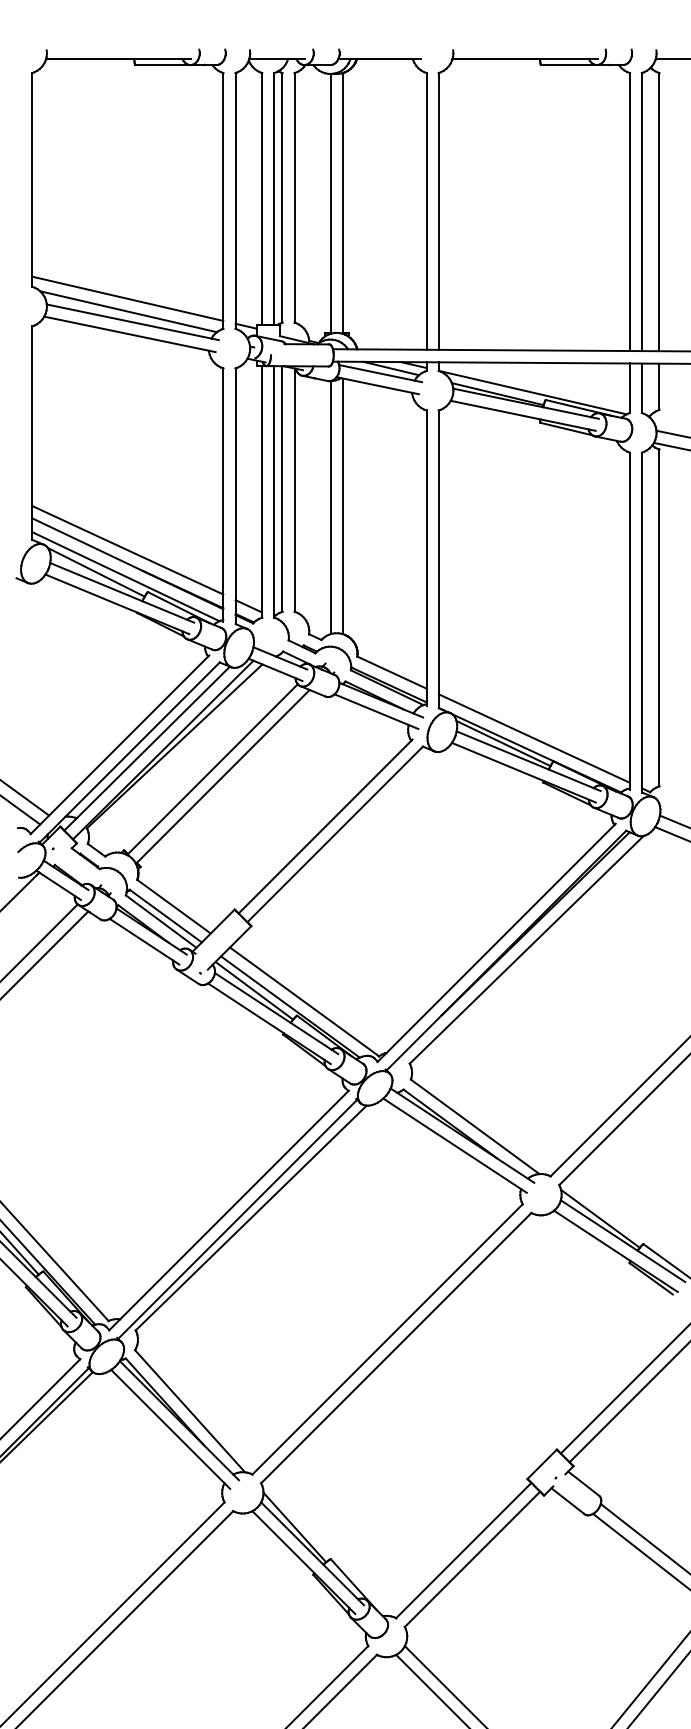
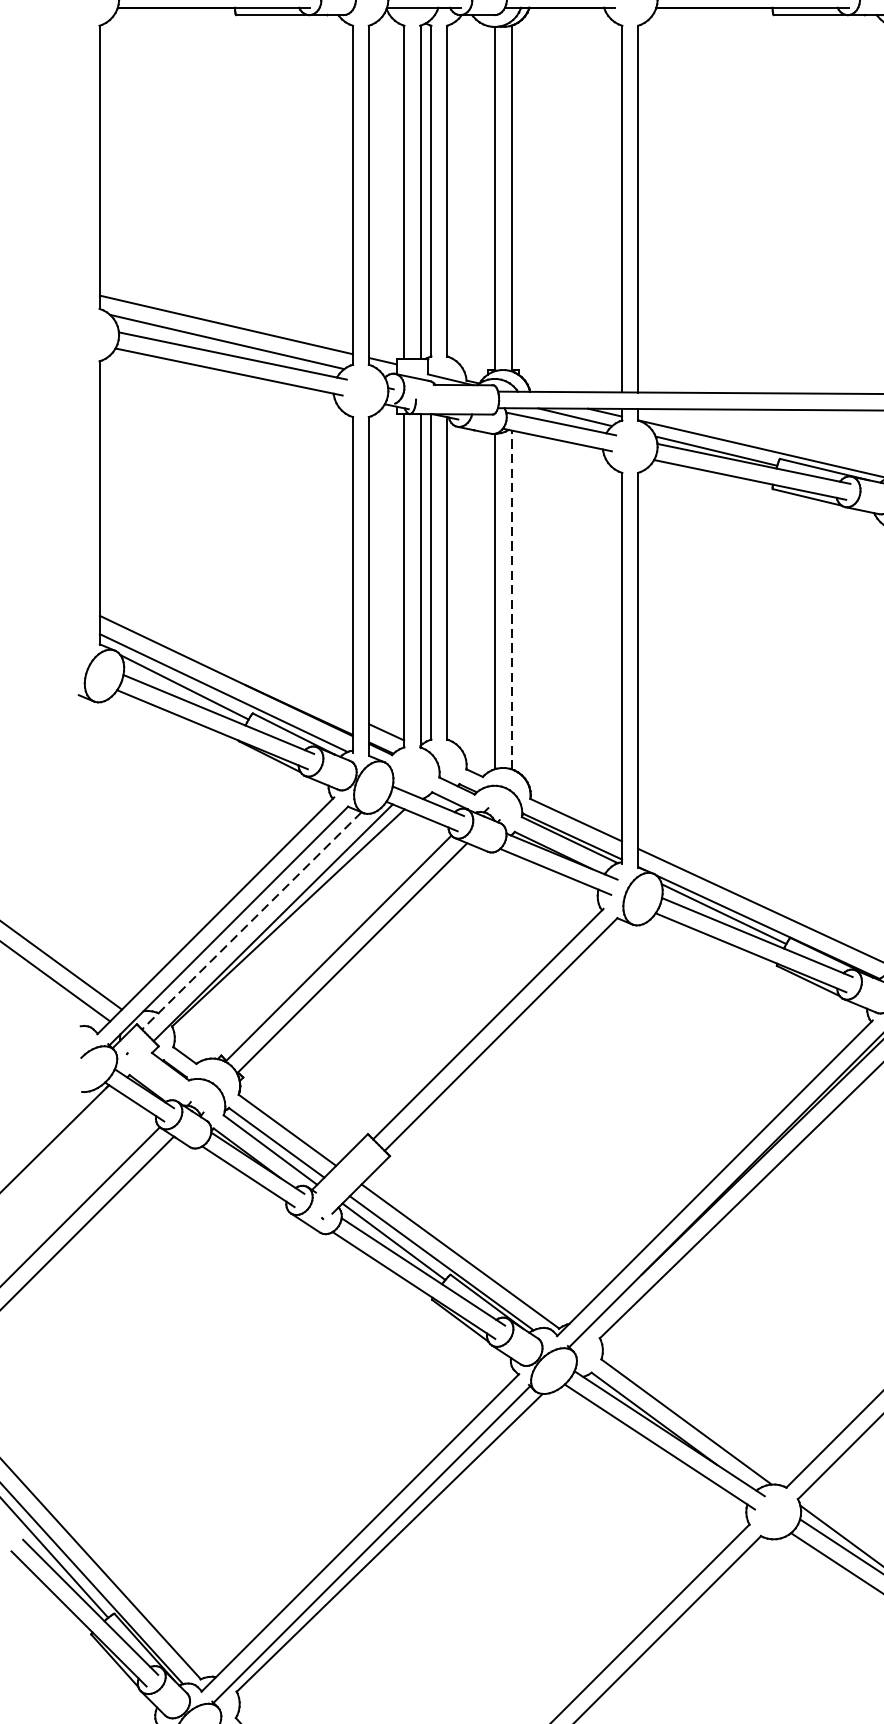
line: (343, 506) -> (512, 600), solid -> dashed
line: (127, 550) -> (225, 658), removed
line: (147, 748) -> (252, 920), solid -> dashed

